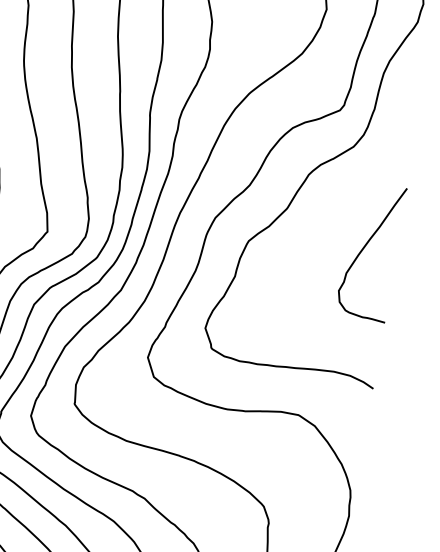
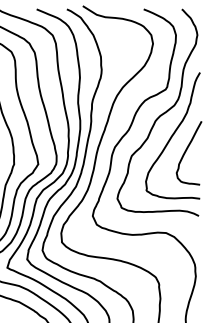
curve: (340, 209) -> (172, 135), added

